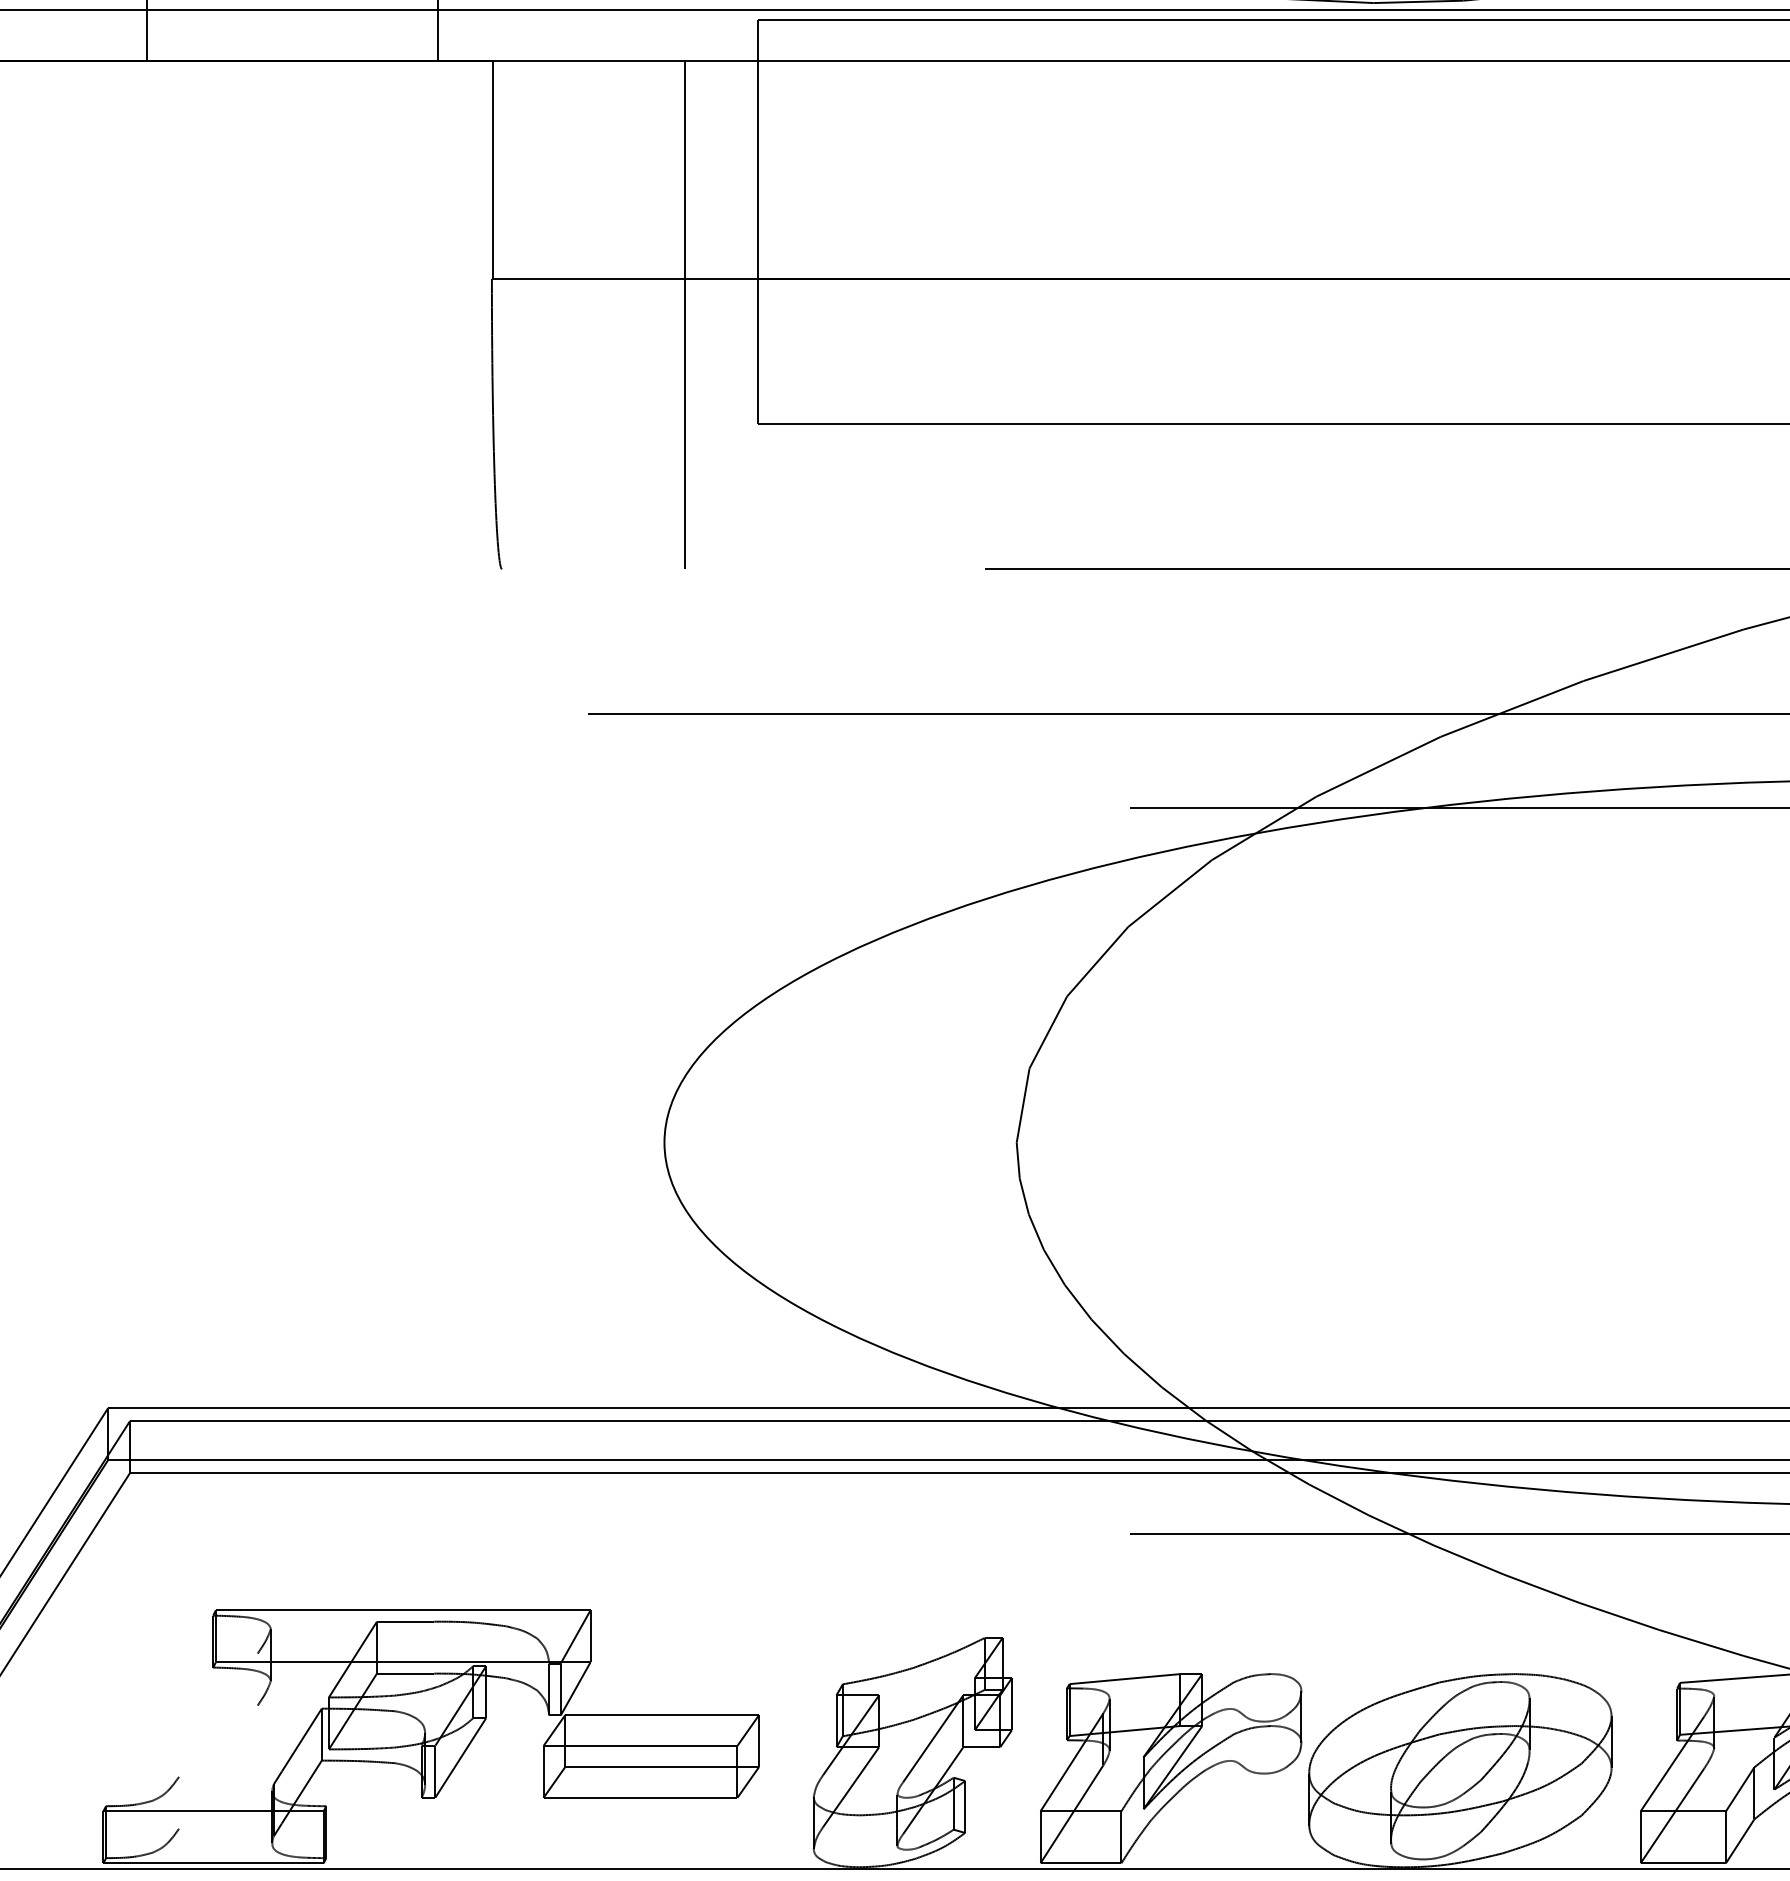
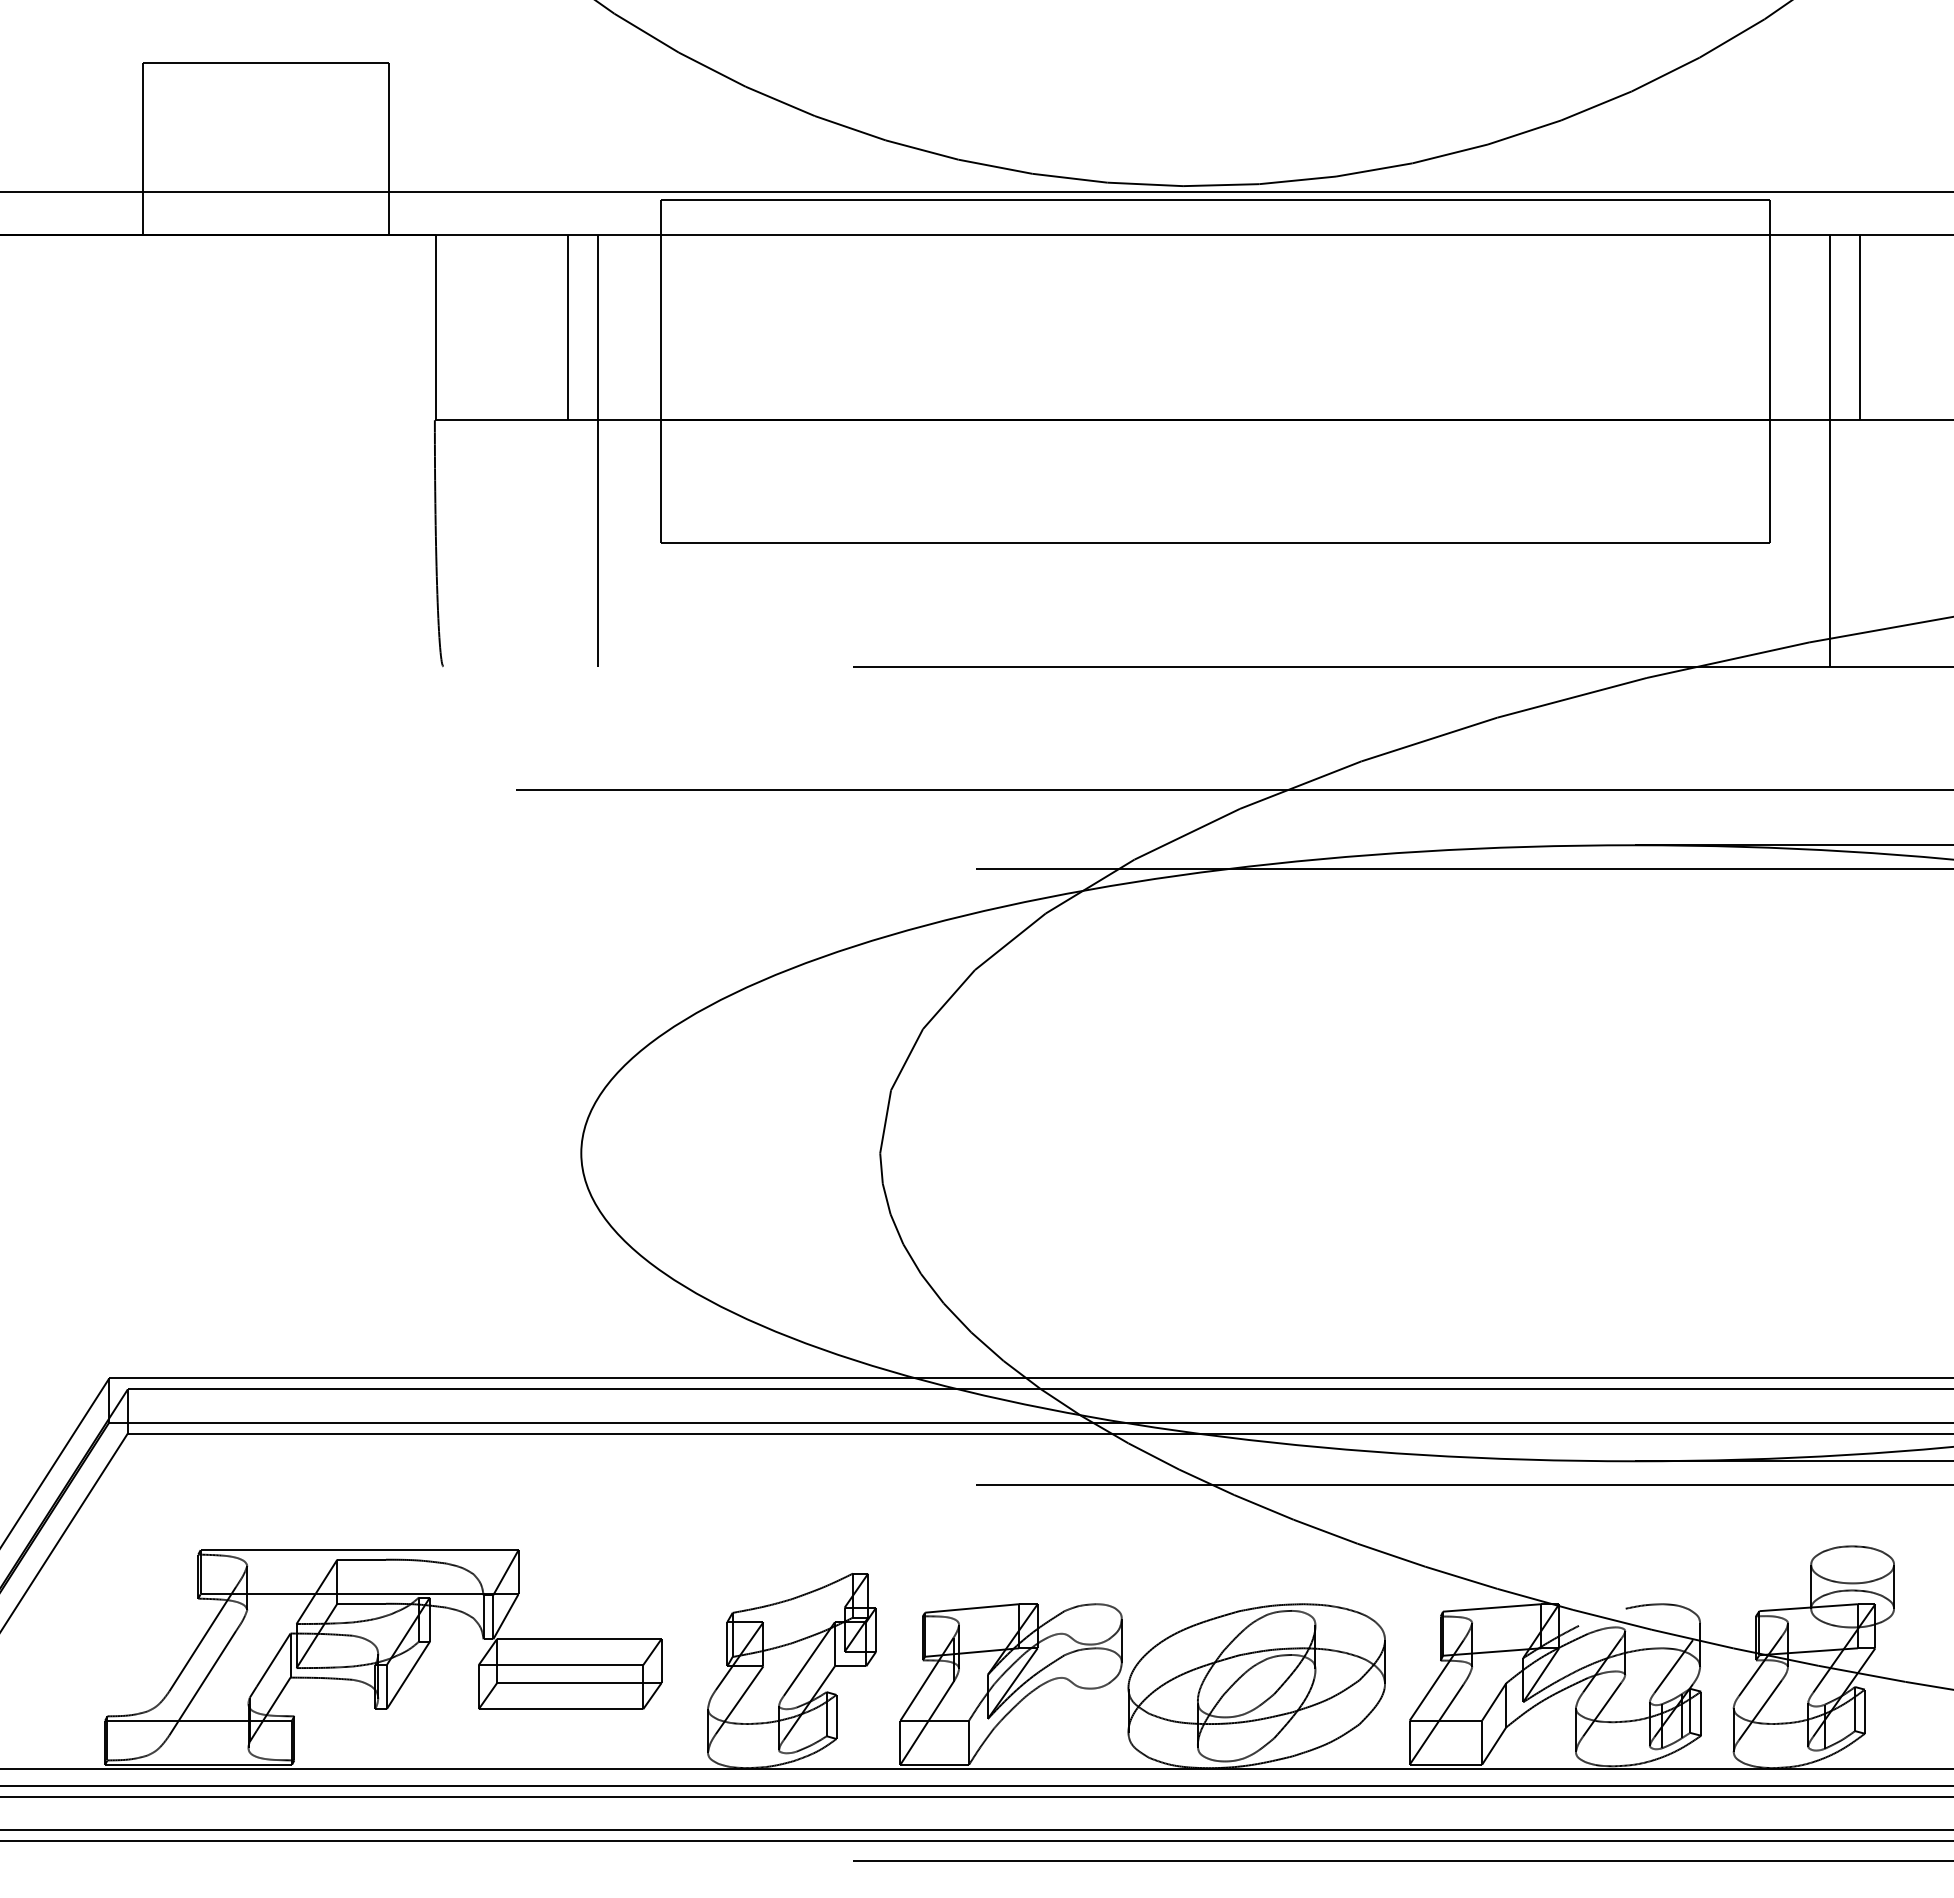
line: (649, 169) -> (568, 327), added
line: (218, 1714) -> (202, 1638), added
line: (218, 1766) -> (202, 1682), added

